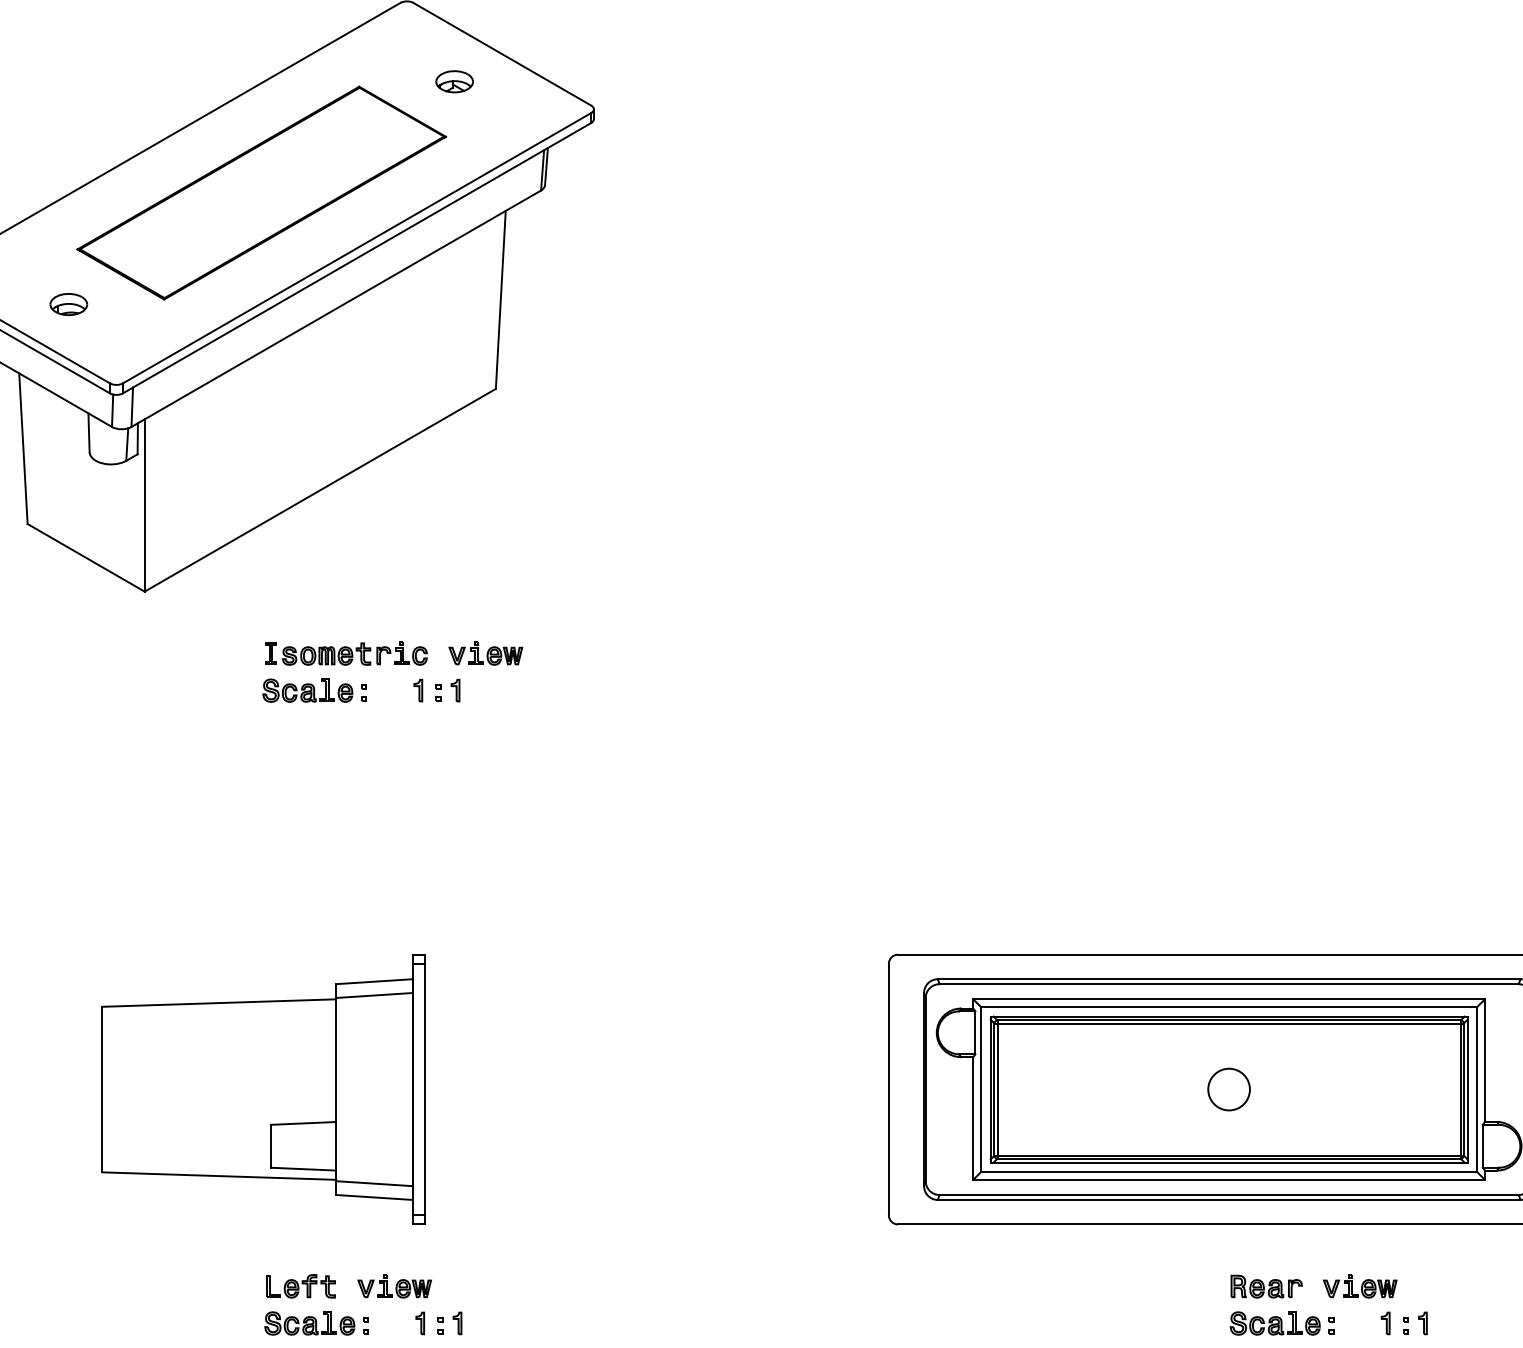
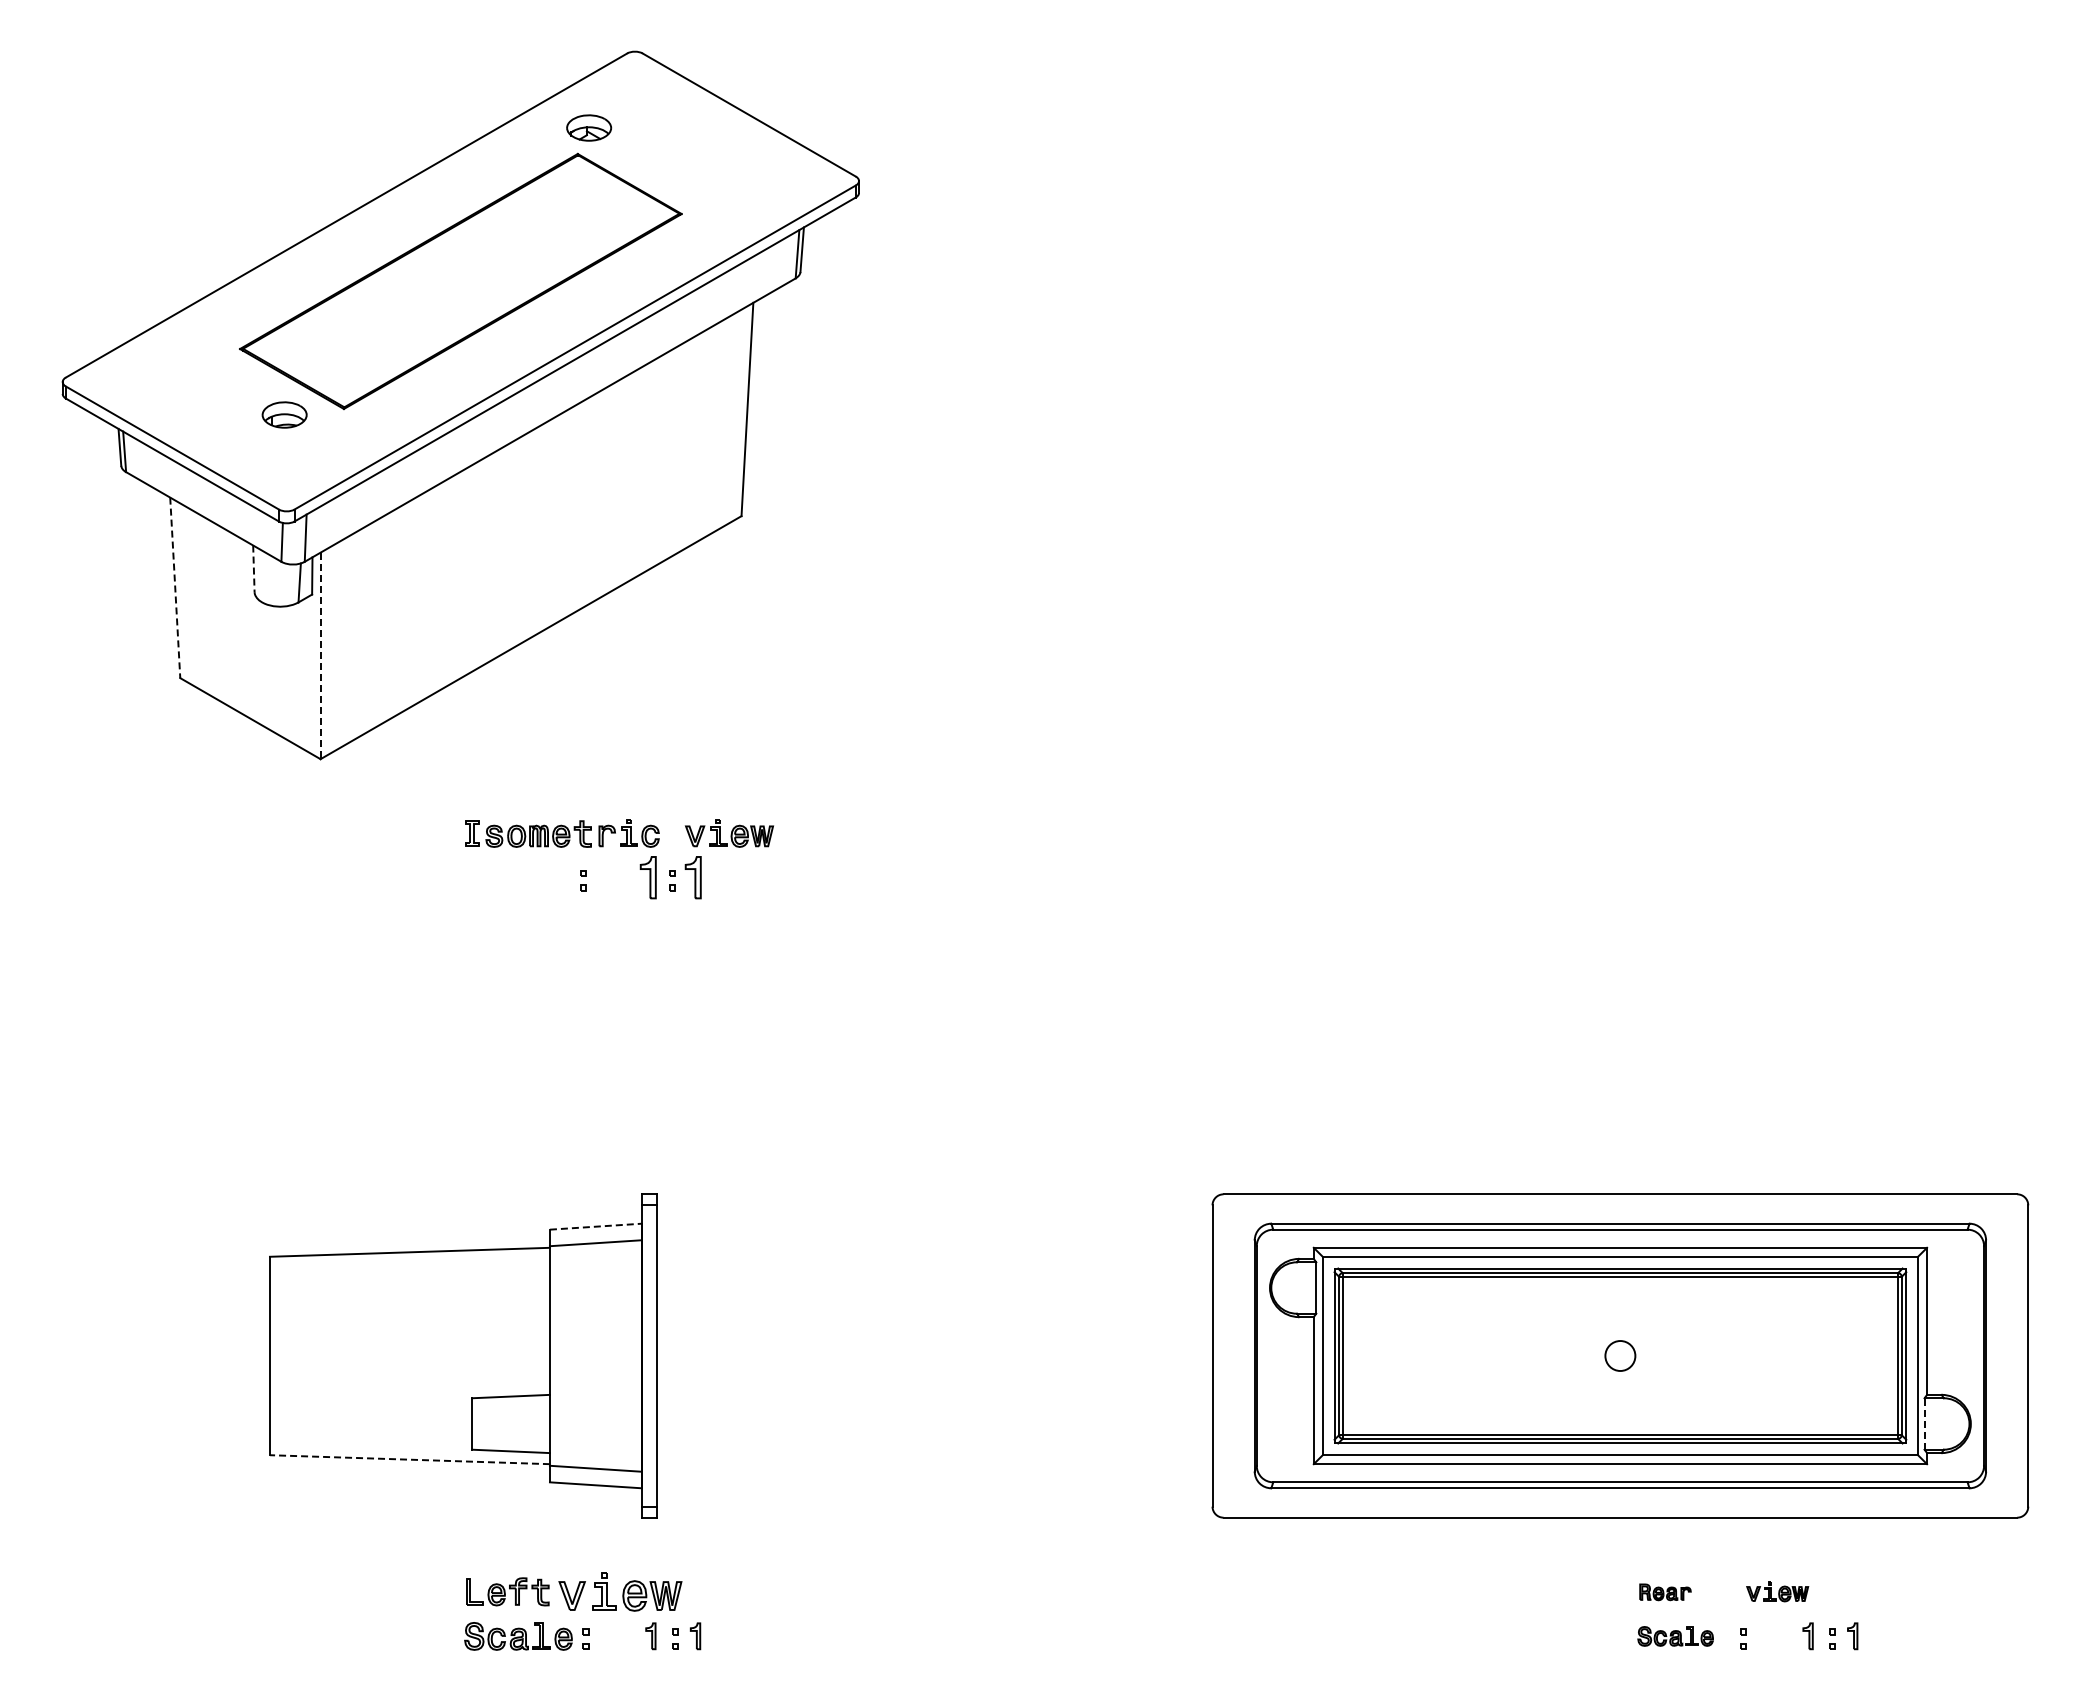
part: (454, 81) -> (589, 127), moved
part: (68, 304) -> (284, 414), moved
line: (88, 433) -> (253, 569), solid -> dashed
line: (23, 449) -> (175, 588), solid -> dashed
line: (144, 505) -> (320, 656), solid -> dashed
part: (307, 690) -> (515, 877), removed
part: (418, 690) -> (648, 877), size x1.6
part: (454, 690) -> (692, 877), size x1.6
line: (374, 981) -> (596, 1226), solid -> dashed
circle: (1229, 1089) -> (1620, 1355), size x0.6
line: (1482, 1145) -> (1924, 1423), solid -> dashed
line: (218, 1175) -> (409, 1459), solid -> dashed
part: (394, 1286) -> (619, 1591), size x1.4
part: (1266, 1286) -> (1665, 1592), size x0.6
part: (1360, 1286) -> (1777, 1591), size x0.7
part: (1275, 1323) -> (1675, 1636), size x0.7

